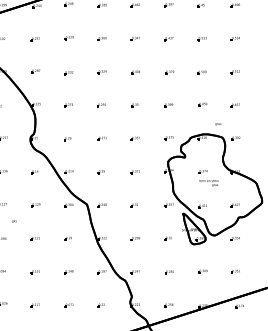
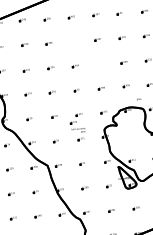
part: (134, 38) -> (72, 41), removed
part: (169, 72) -> (100, 64), removed
part: (208, 178) -> (78, 127), moved

